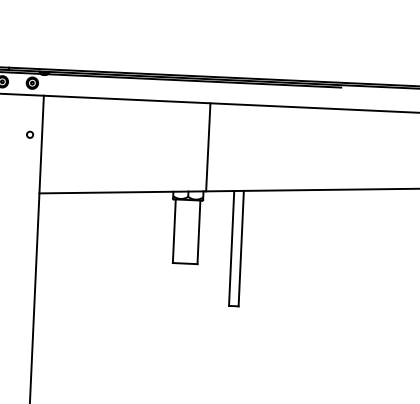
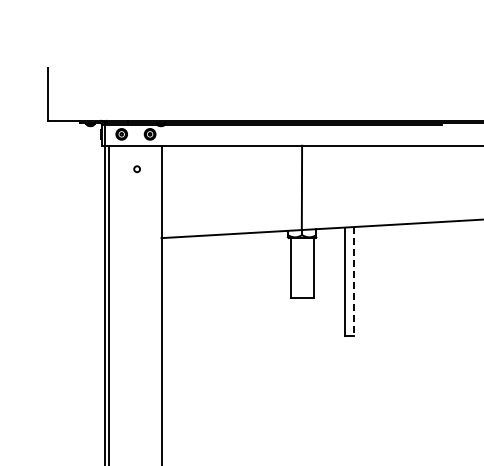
circle: (29, 135) -> (136, 169), moved
line: (207, 147) -> (301, 187), moved
line: (241, 248) -> (354, 281), solid -> dashed

